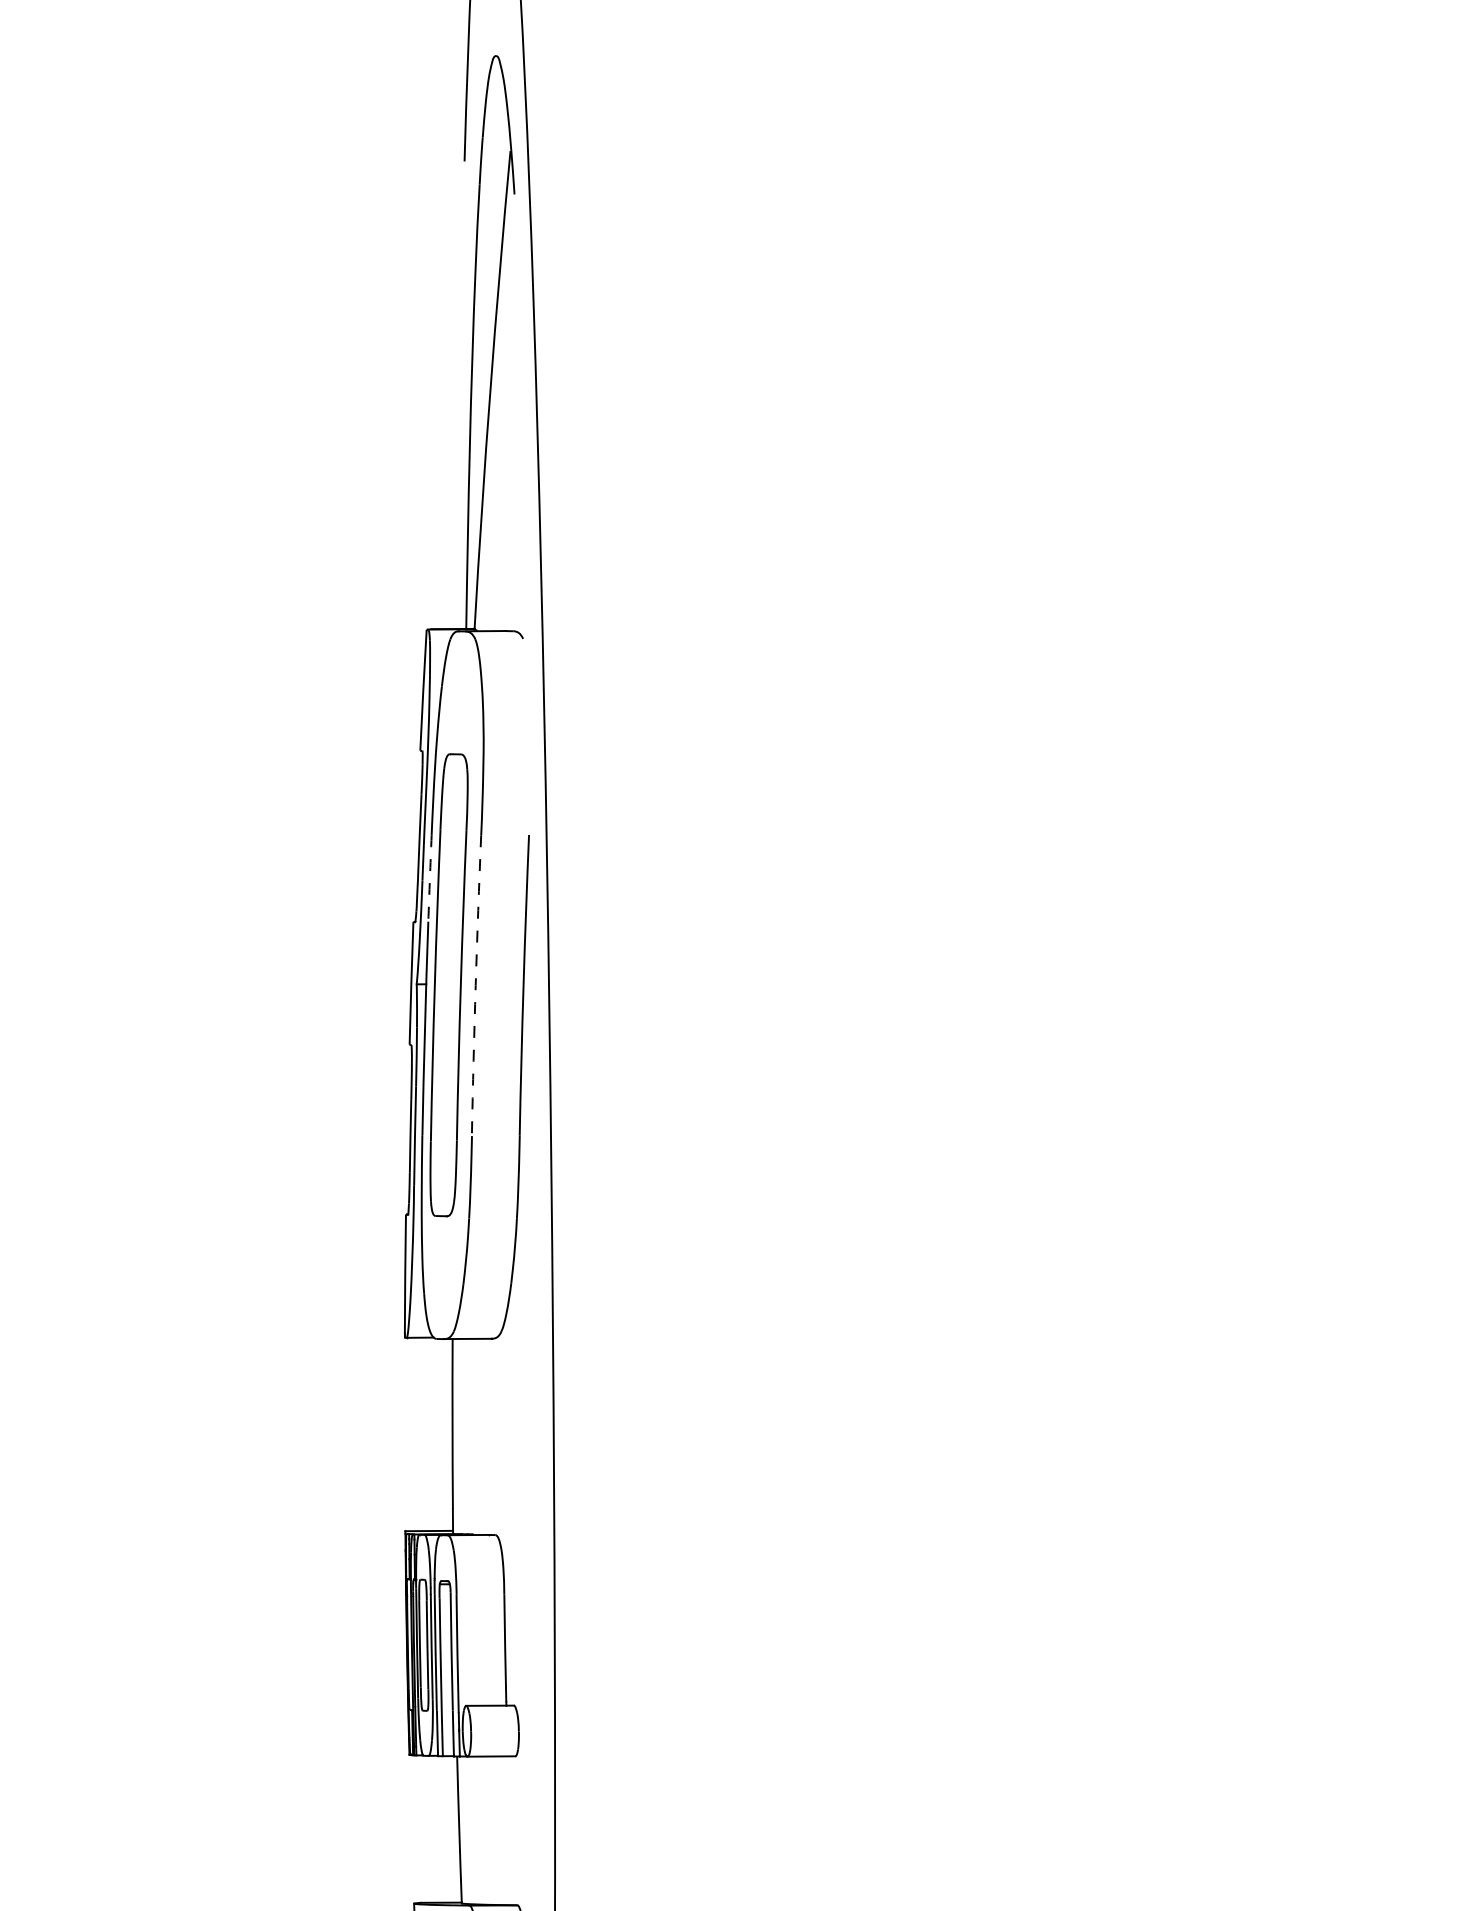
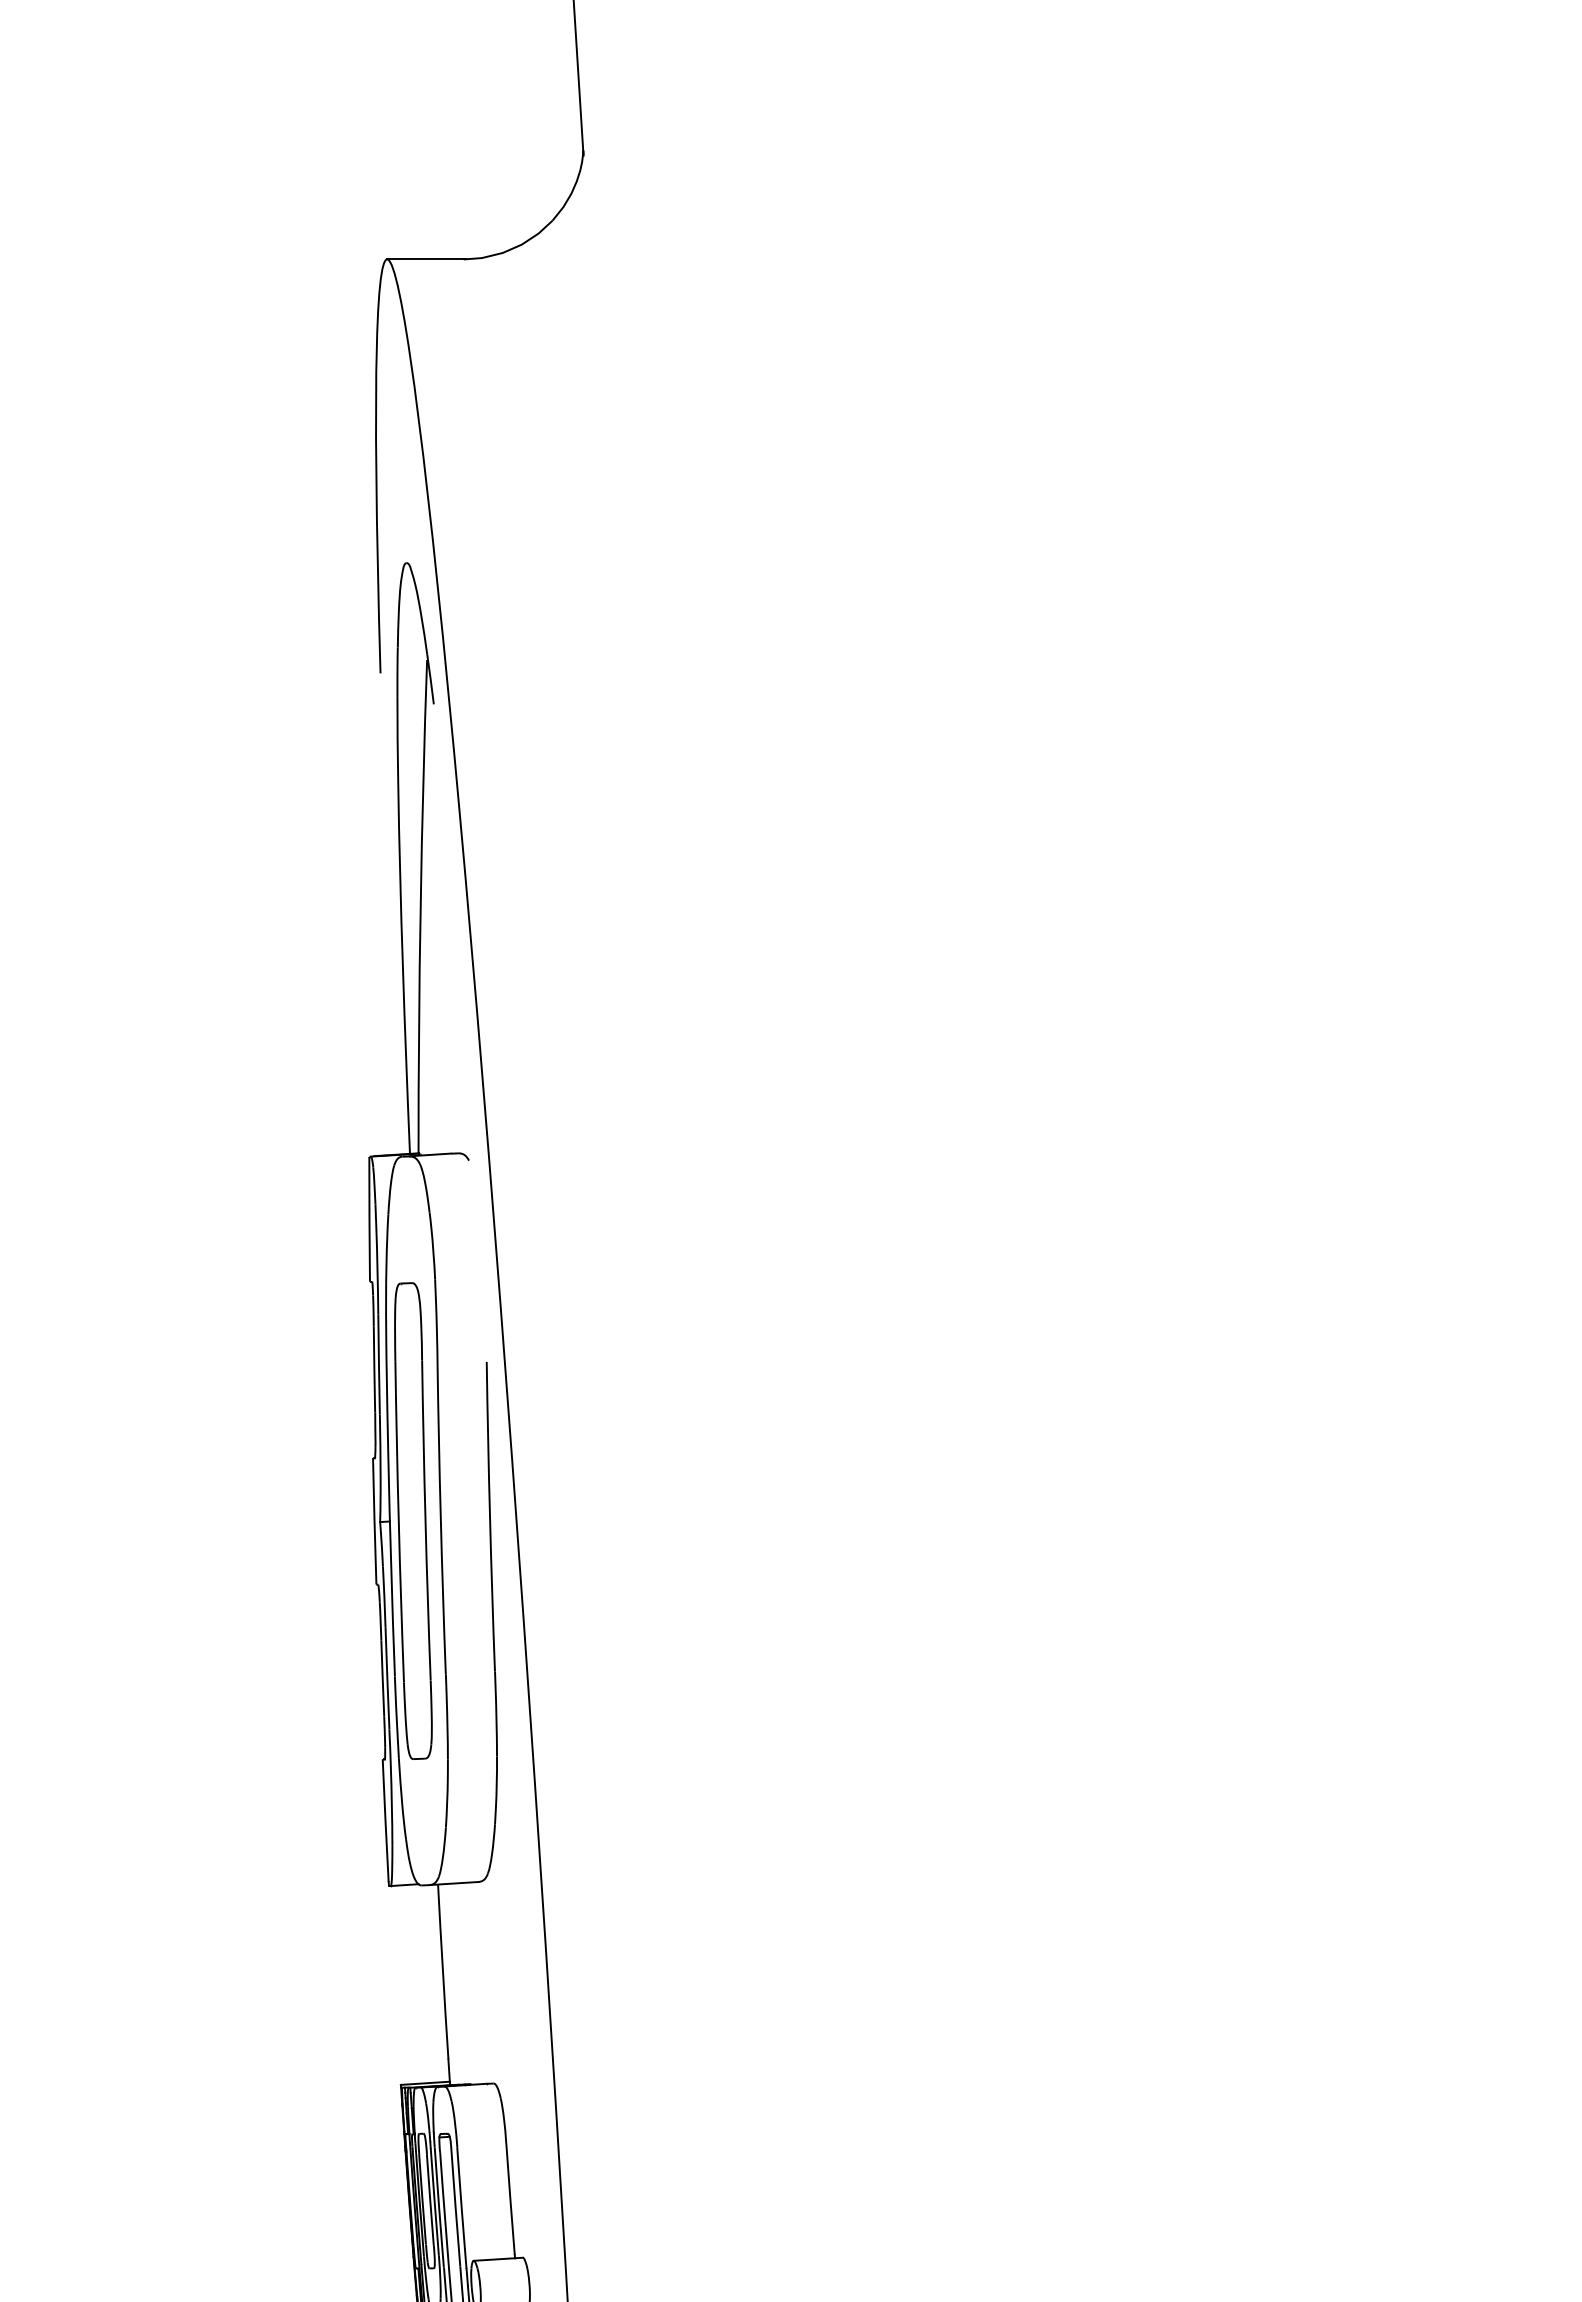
arc: (430, 878) -> (387, 1412), dashed -> solid
arc: (475, 985) -> (440, 1519), dashed -> solid

